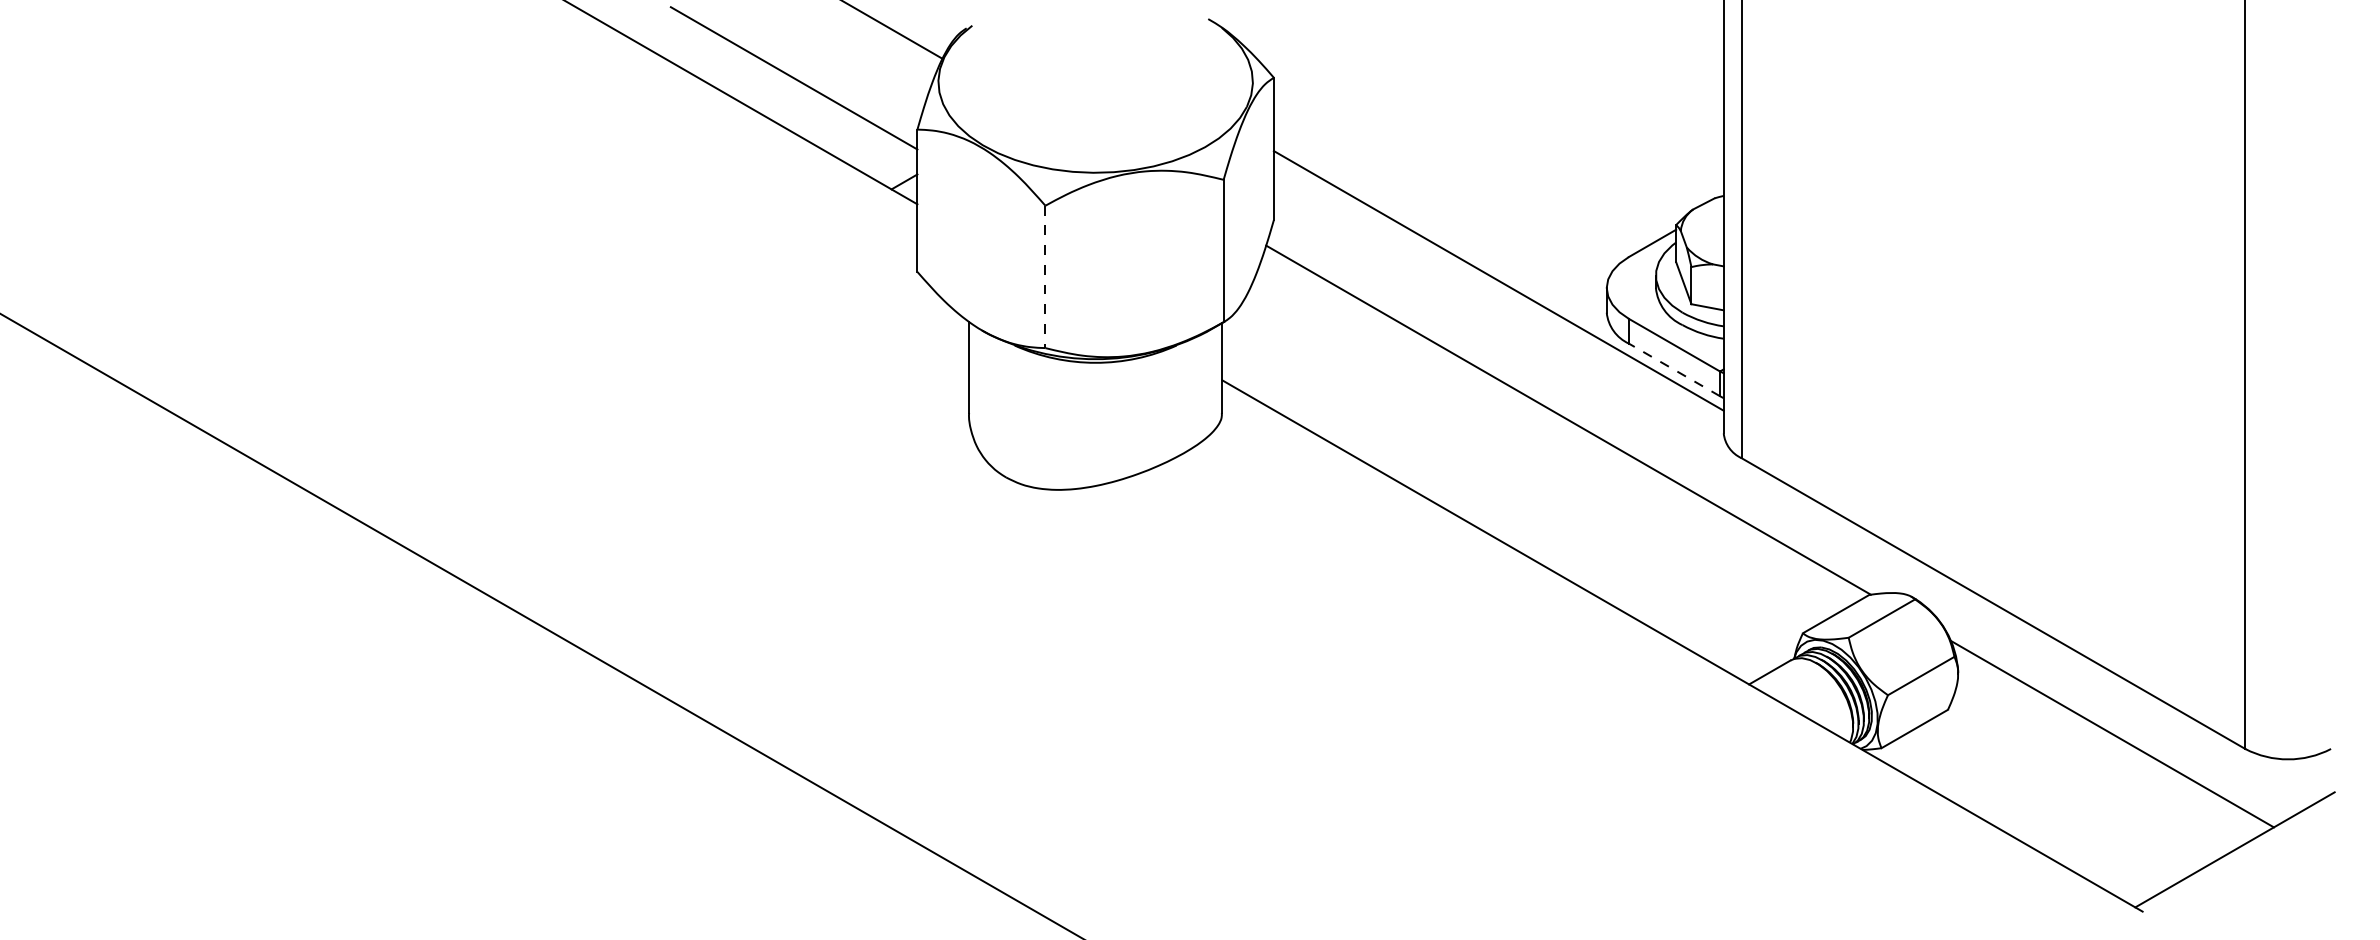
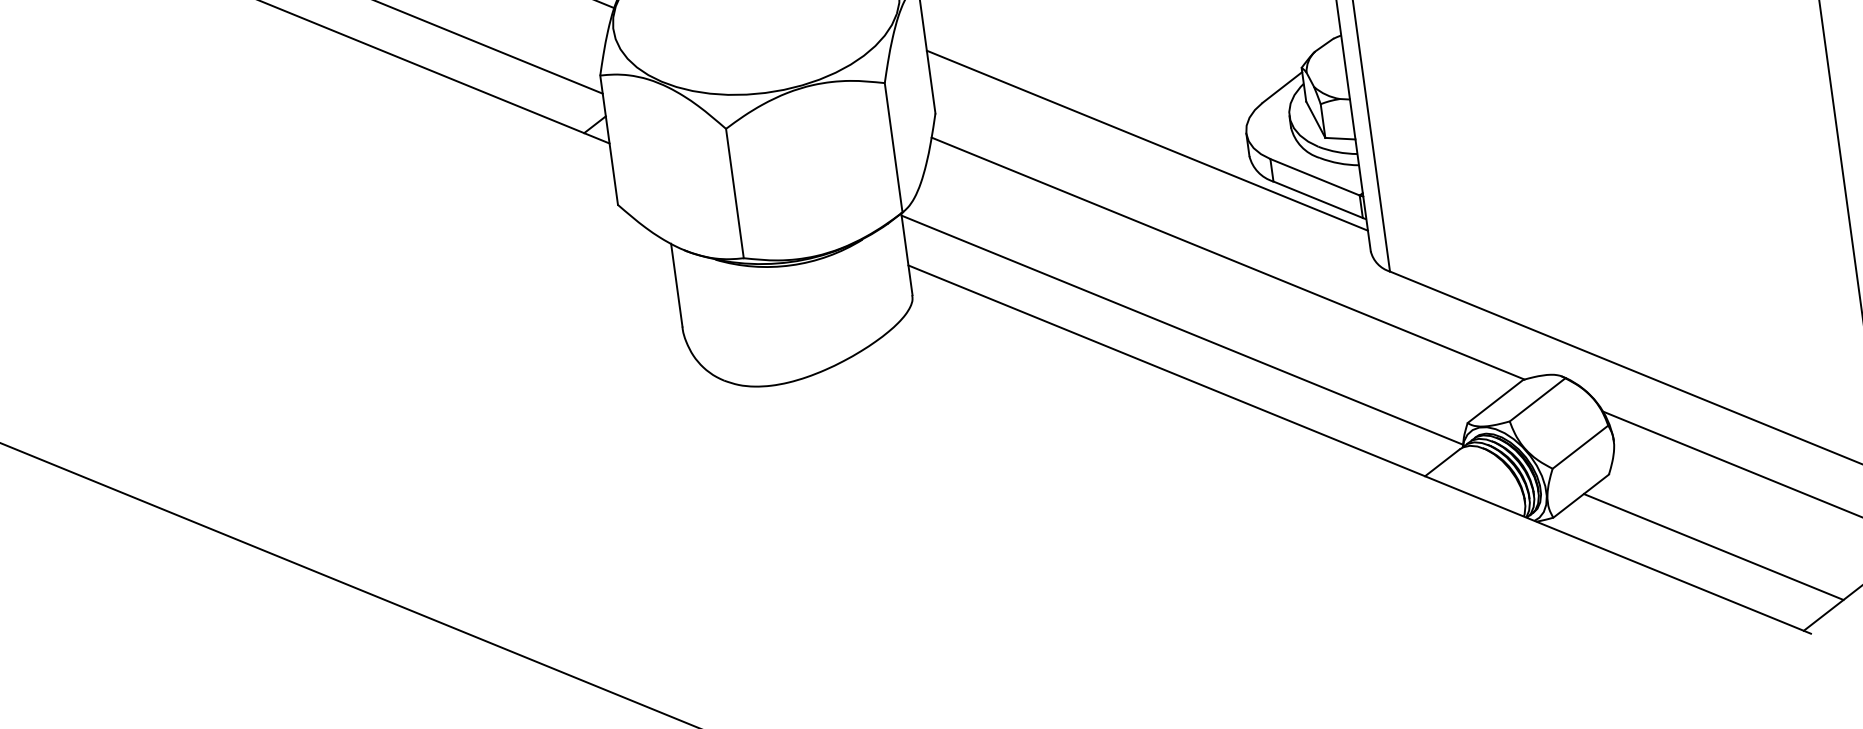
line: (1045, 277) -> (735, 194), dashed -> solid
line: (1674, 369) -> (1318, 199), dashed -> solid
line: (1508, 490) -> (1182, 329), added
line: (2050, 803) -> (1713, 546), added

